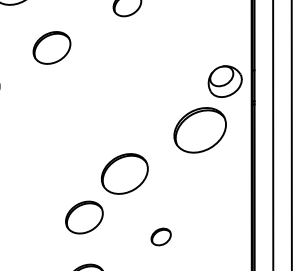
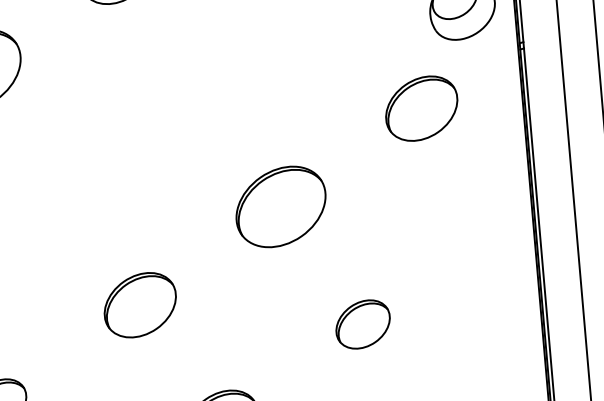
part: (200, 130) -> (422, 108), size x0.71
part: (84, 217) -> (140, 305), moved
part: (160, 236) -> (361, 323), size x1.43

